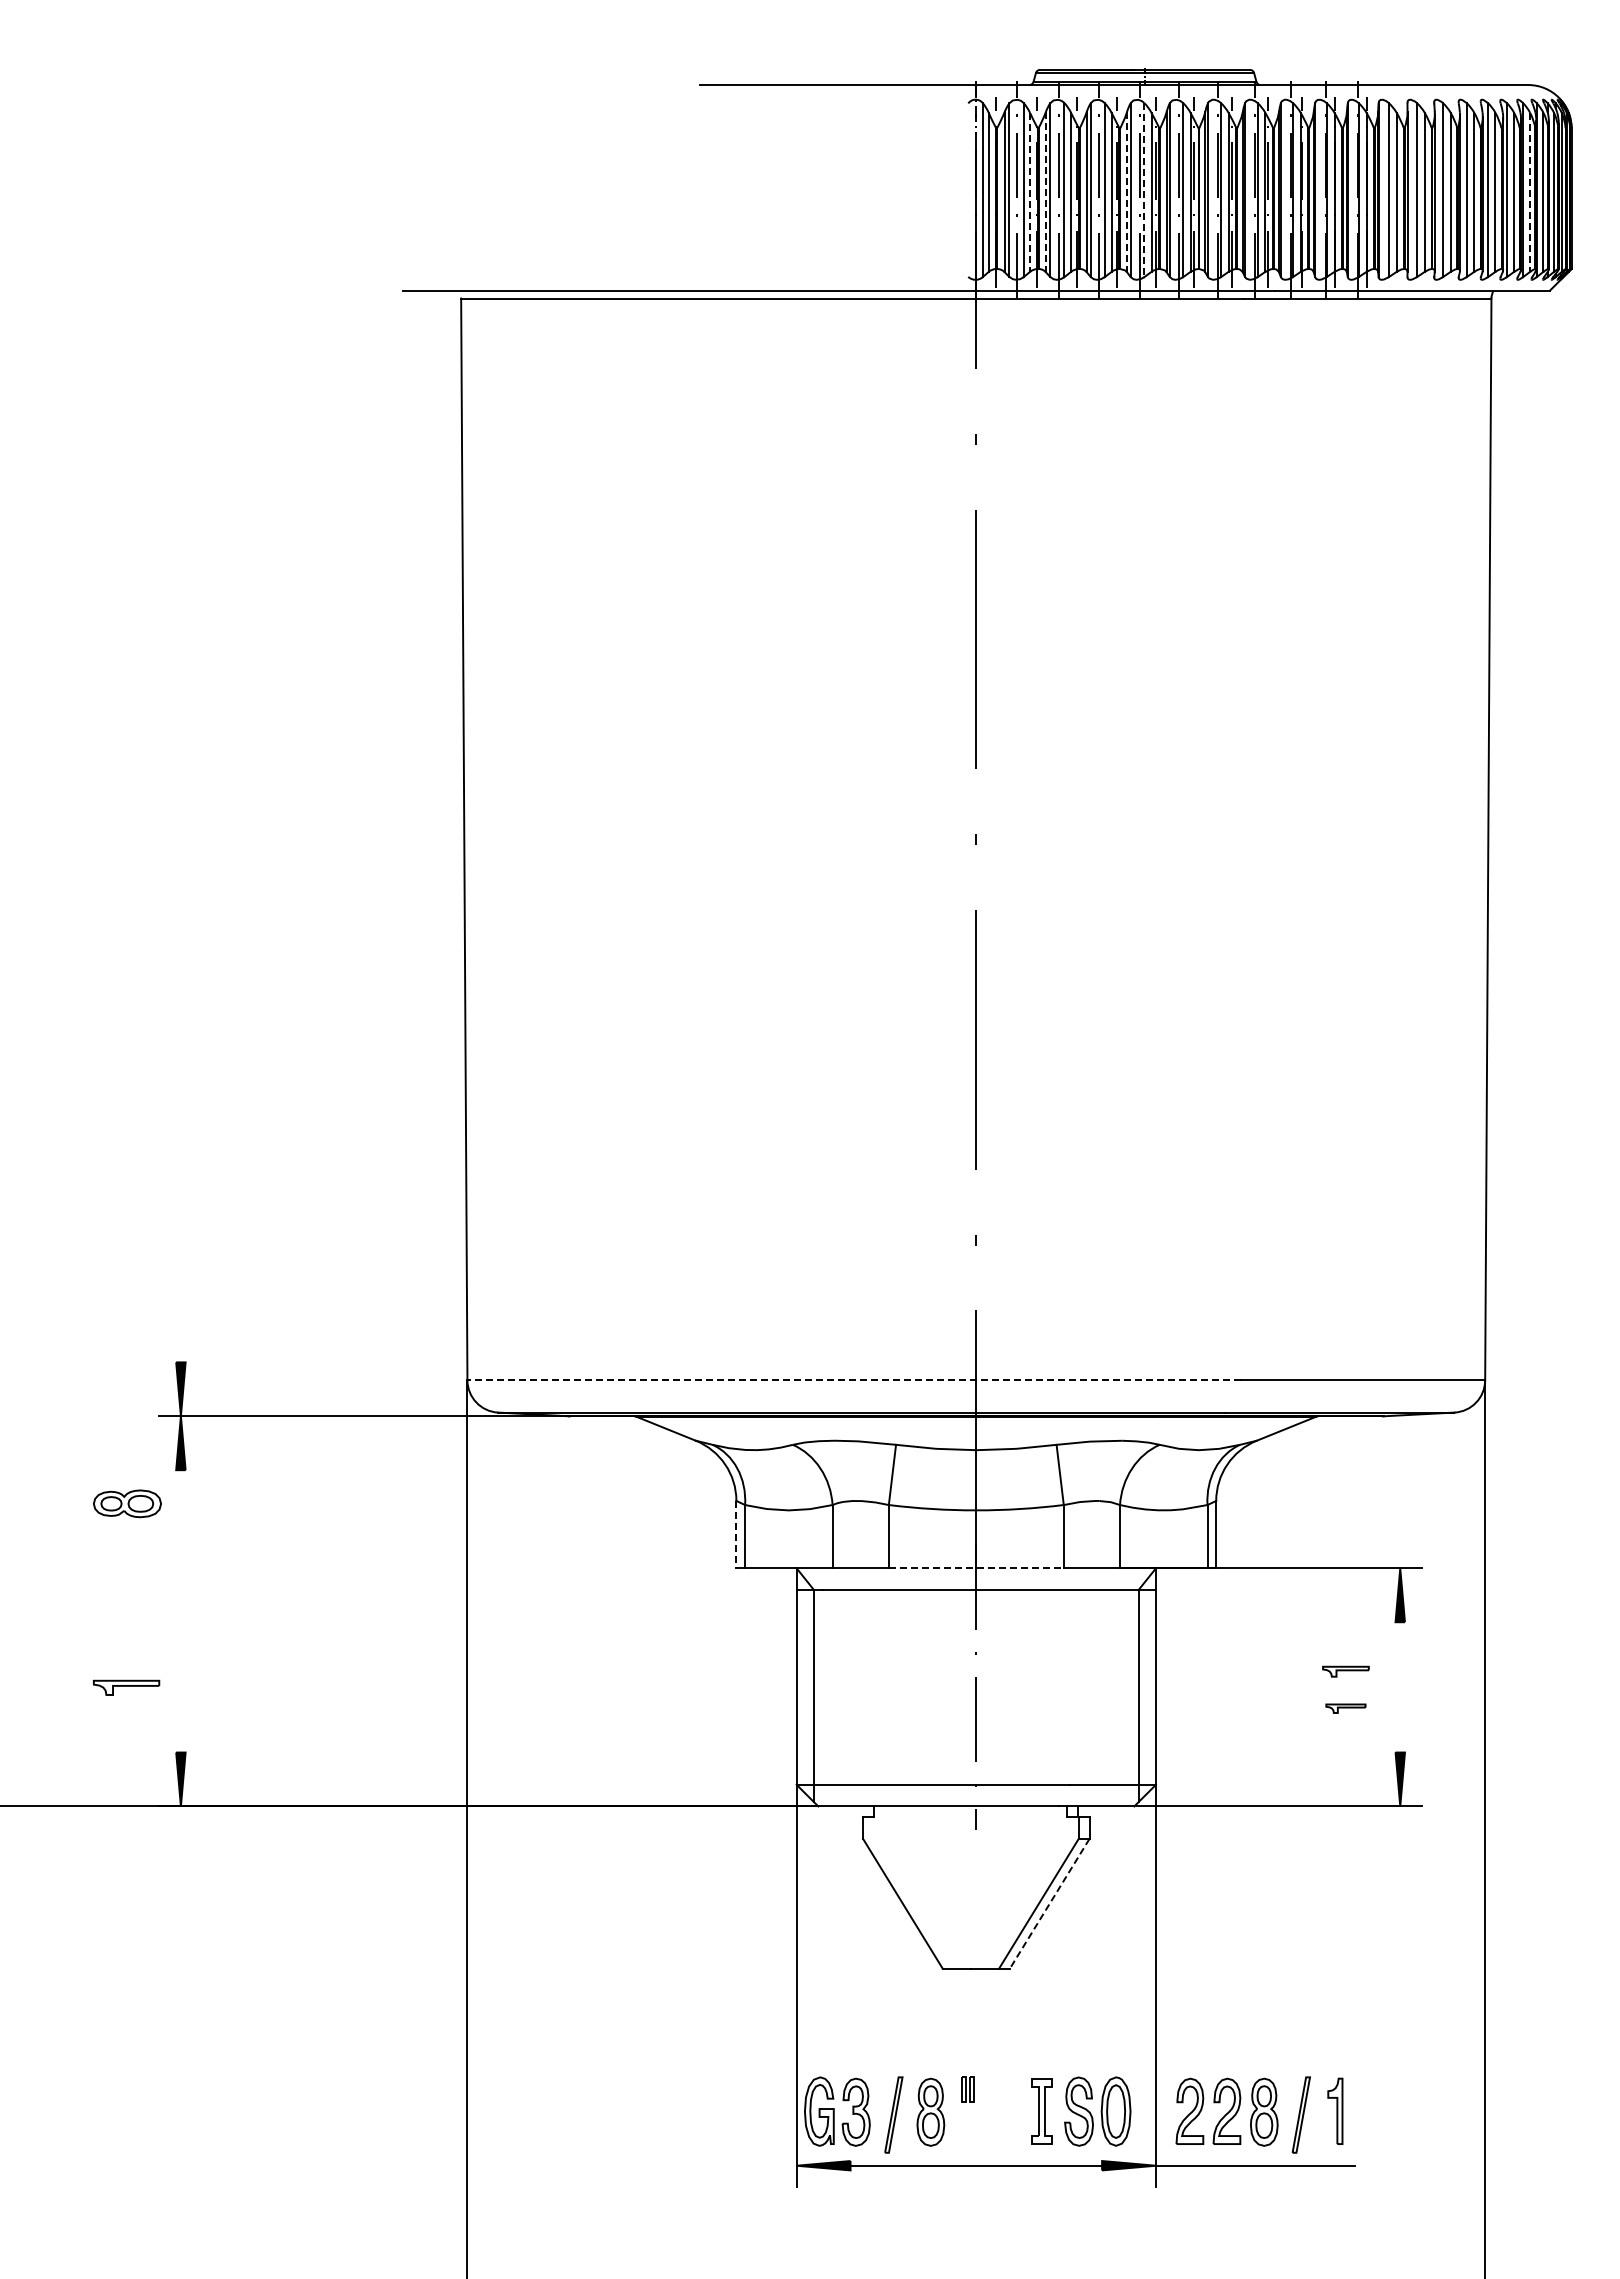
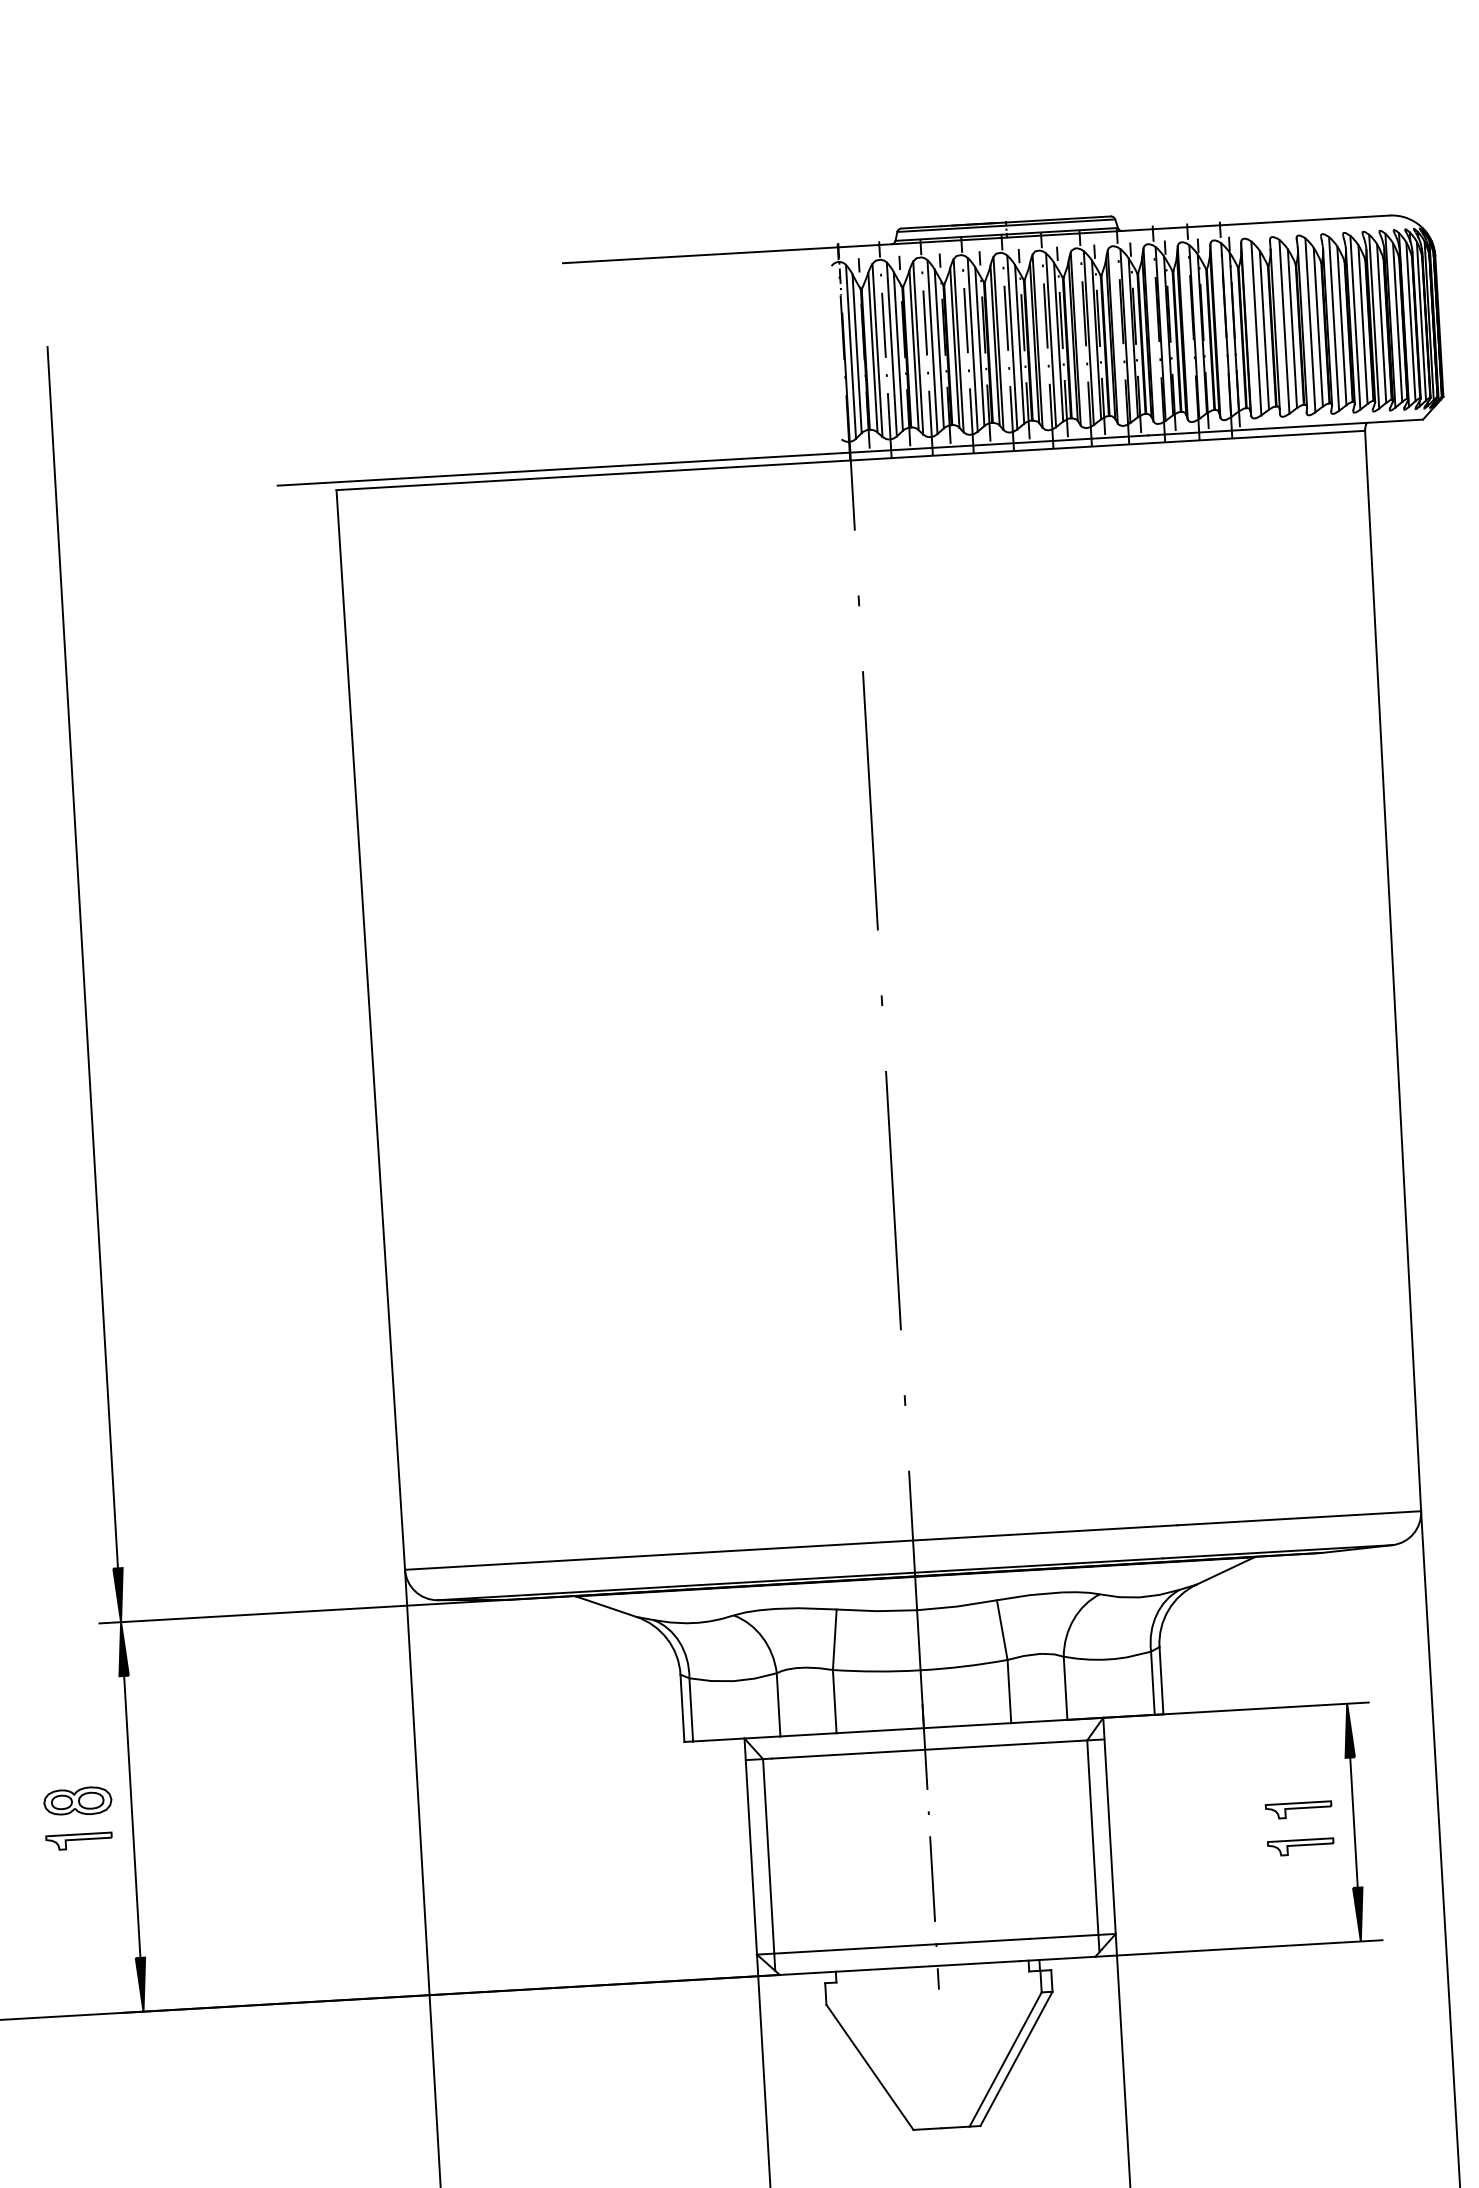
line: (1144, 190) -> (1012, 342), dashed -> solid
line: (1030, 192) -> (898, 351), dashed -> solid
line: (1045, 192) -> (913, 350), dashed -> solid
line: (1126, 192) -> (994, 345), dashed -> solid
line: (1530, 192) -> (1397, 322), dashed -> solid
line: (180, 750) -> (82, 957), added
line: (854, 1380) -> (791, 1547), dashed -> solid
part: (127, 1503) -> (77, 1801), moved
line: (736, 1534) -> (682, 1708), dashed -> solid
line: (976, 1568) -> (924, 1728), dashed -> solid
line: (180, 1611) -> (131, 1817), added
part: (1345, 1671) -> (1298, 1809), size x1.43
part: (126, 1687) -> (79, 1841), moved
line: (1400, 1687) -> (1354, 1822), added
part: (1345, 1708) -> (1300, 1846), size x1.67
line: (1049, 1904) -> (1016, 2059), dashed -> solid

